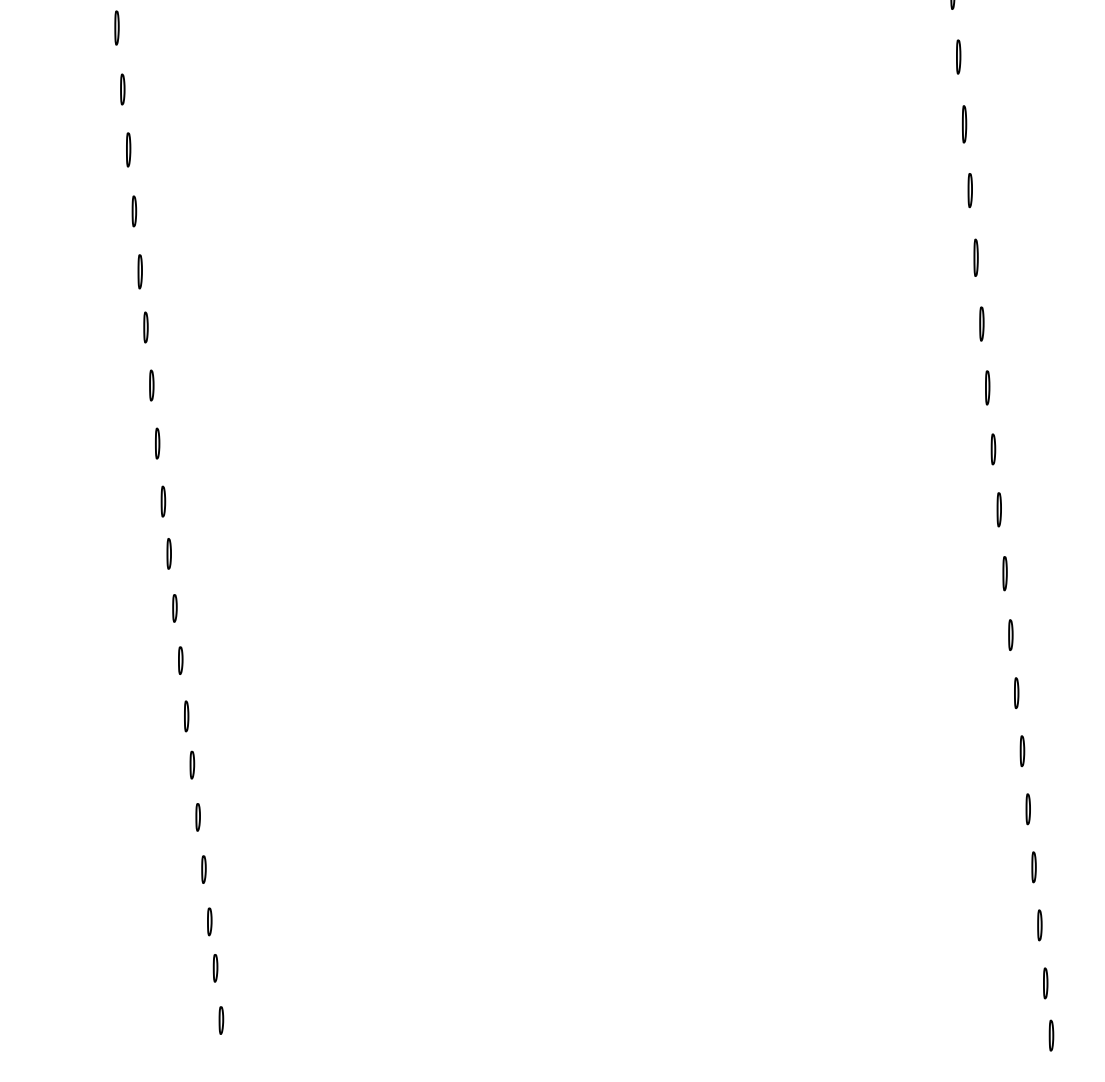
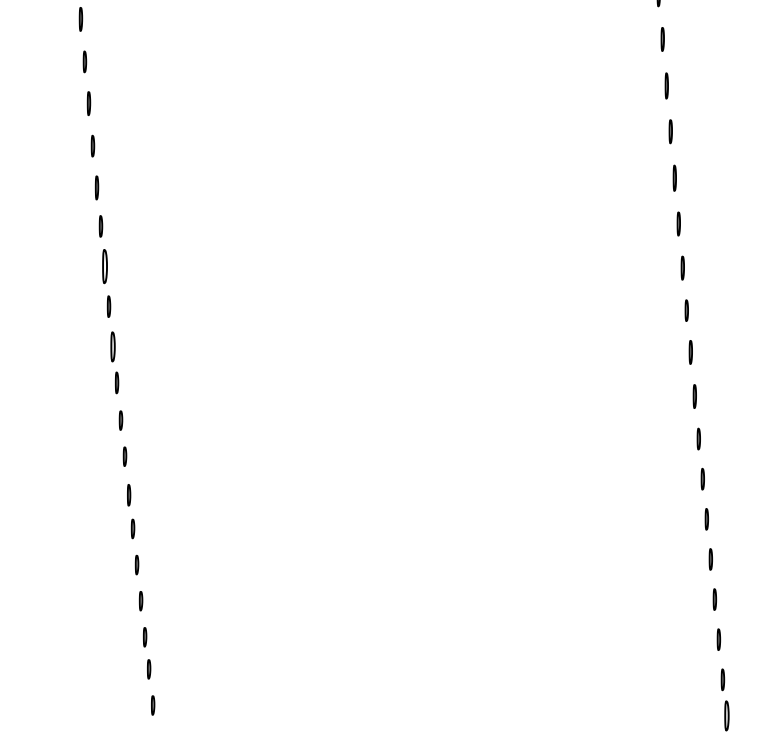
part: (151, 385) -> (104, 266), size x1.6
part: (162, 501) -> (112, 346), size x1.4
part: (1050, 1035) -> (726, 715), size x1.4

